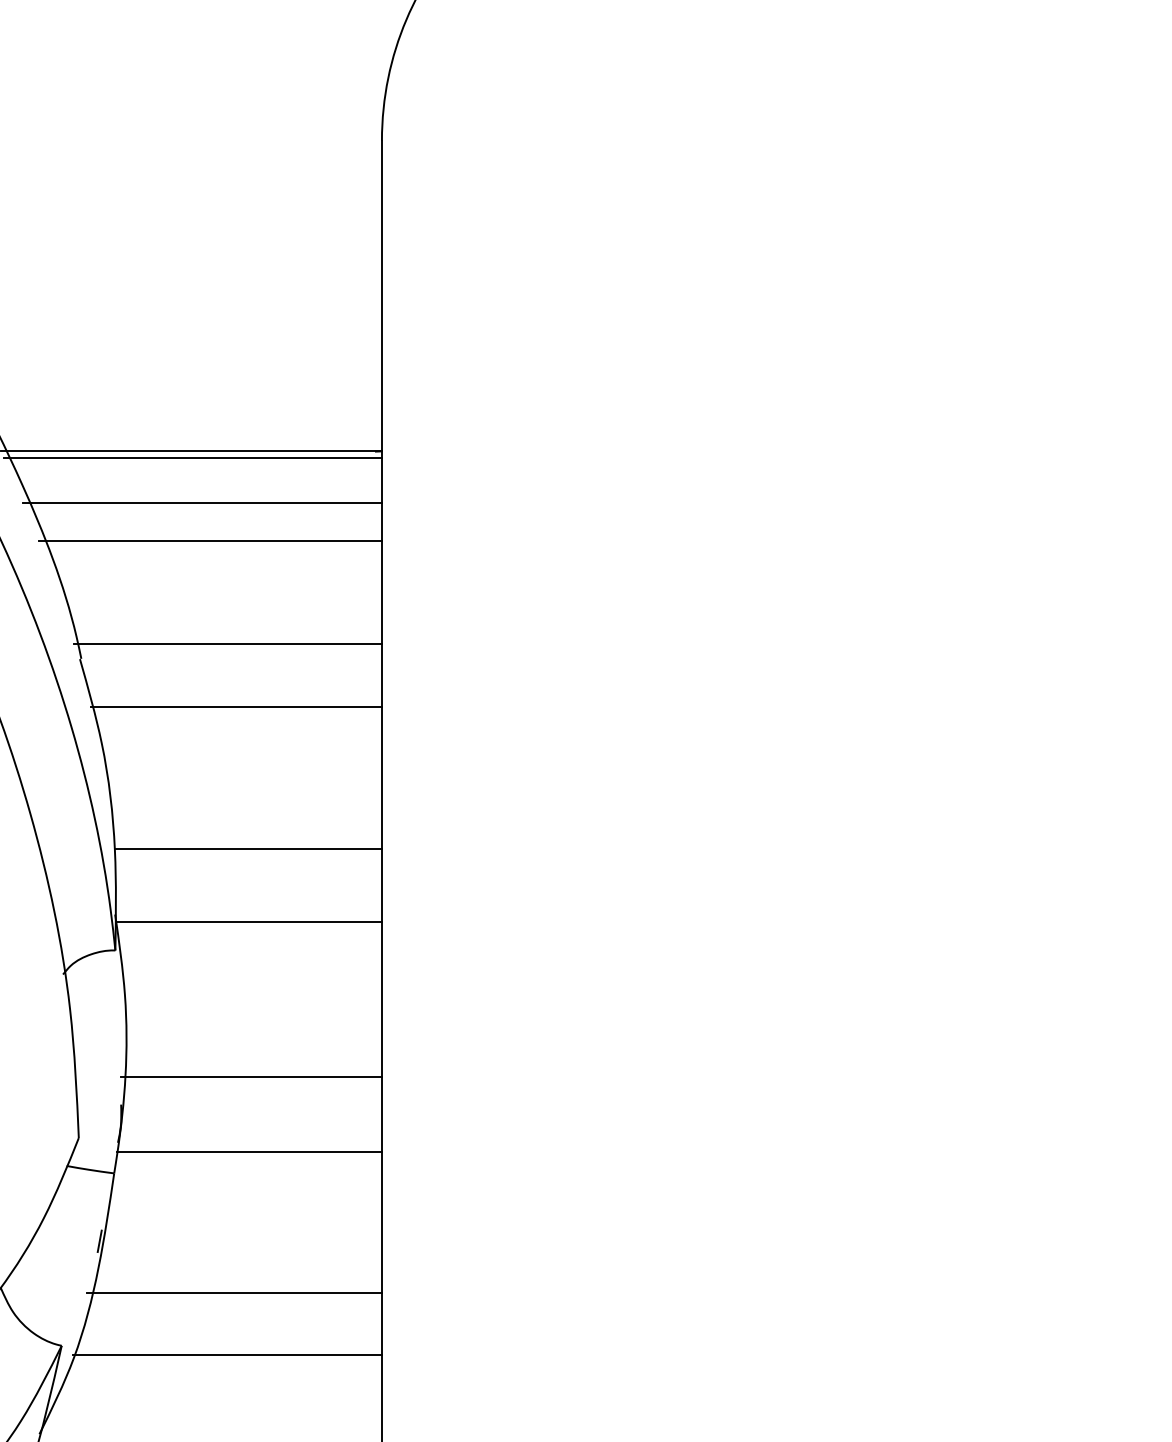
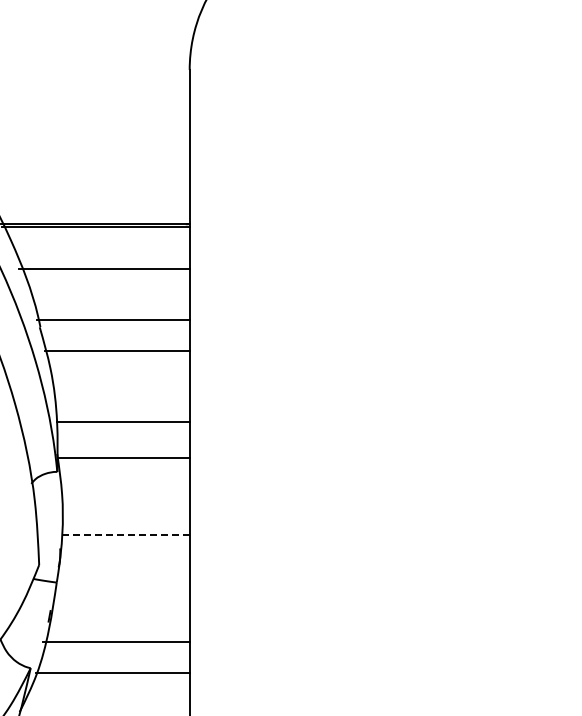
line: (202, 504) -> (100, 250), removed
line: (250, 1076) -> (124, 534), solid -> dashed
line: (248, 1153) -> (123, 572), removed

